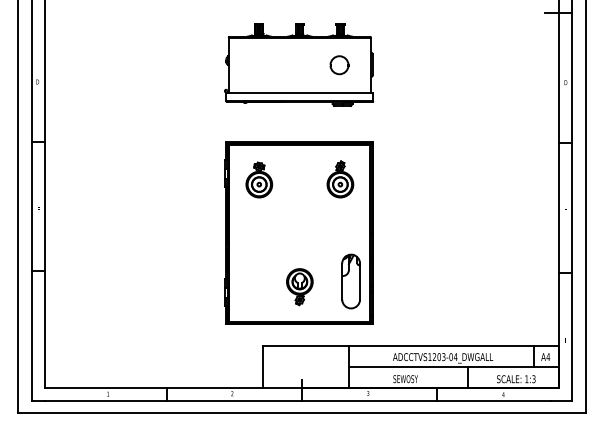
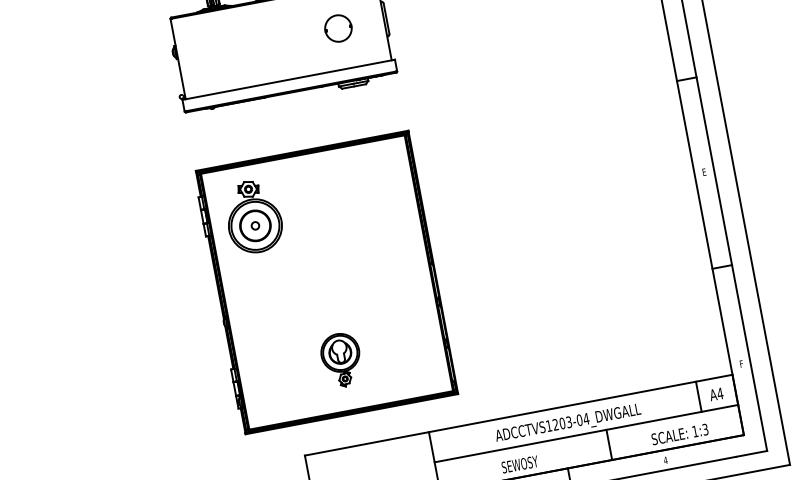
part: (259, 179) -> (253, 215), size x1.4
part: (340, 179) -> (371, 193), removed
part: (350, 281) -> (413, 338), removed

